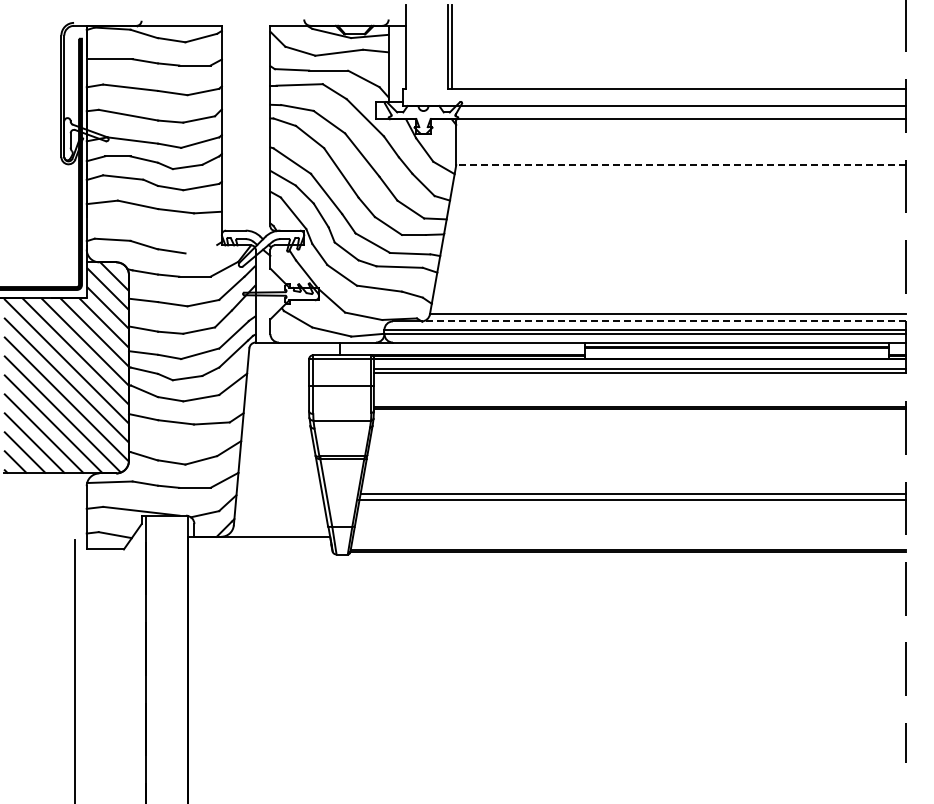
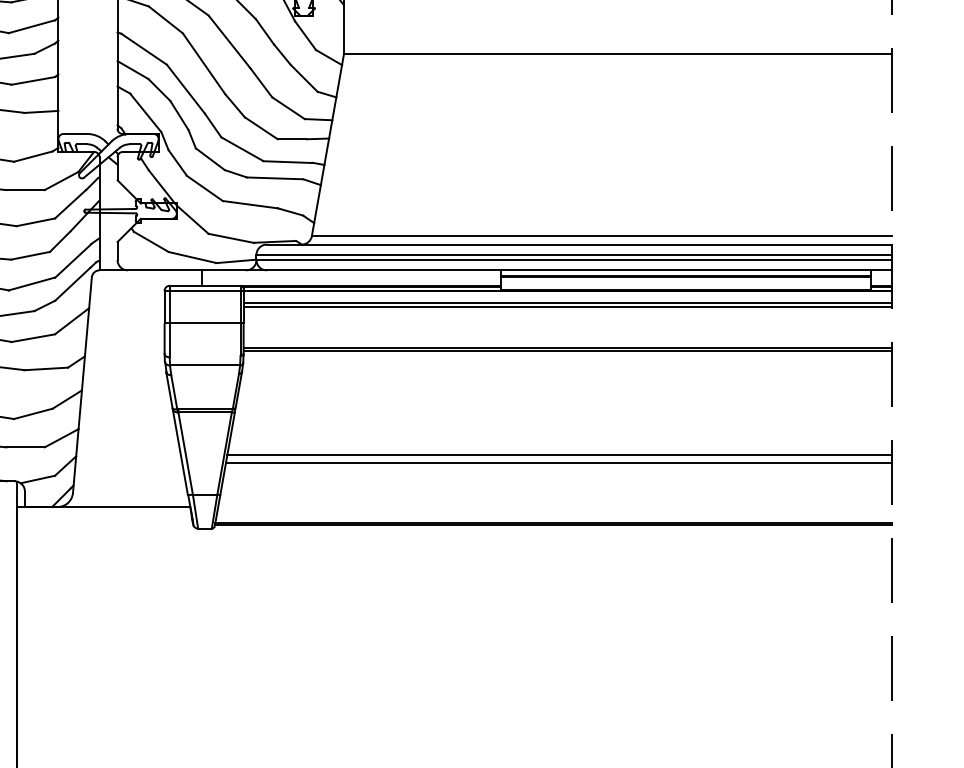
line: (681, 165) -> (618, 54), dashed -> solid
line: (201, 249) -> (33, 156), added
line: (663, 321) -> (596, 244), dashed -> solid

